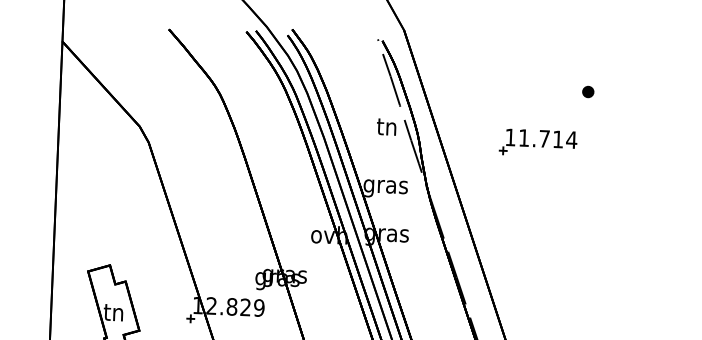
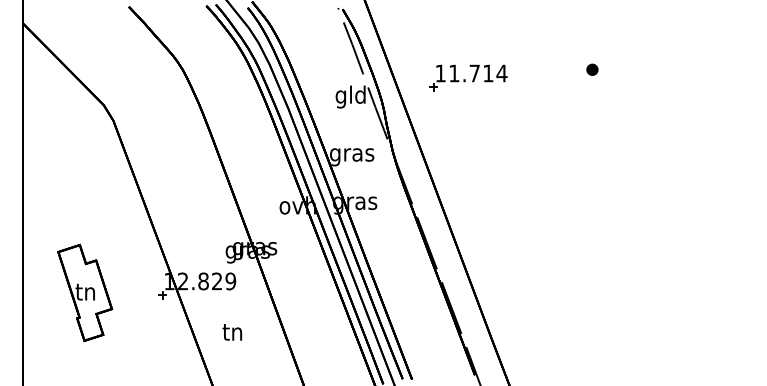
part: (588, 91) -> (592, 69), moved
text: (386, 128) -> (350, 96), tn -> gld
part: (538, 142) -> (468, 77), moved

